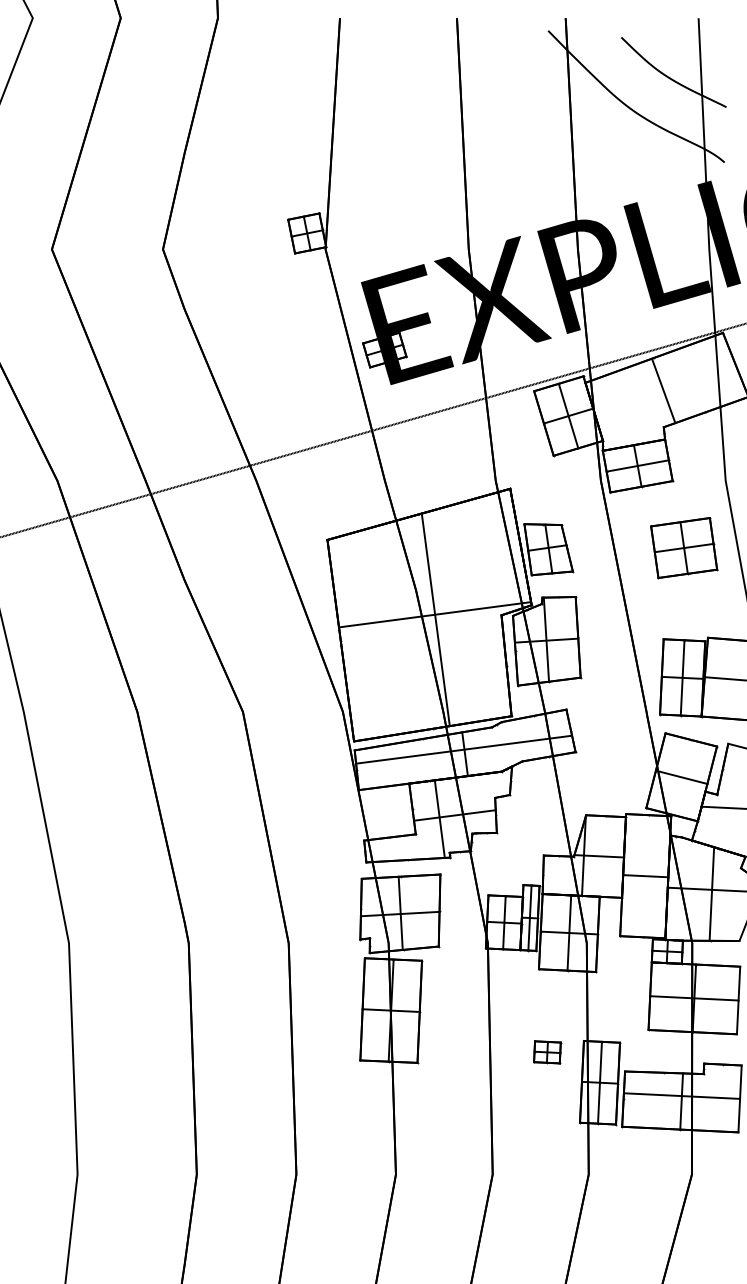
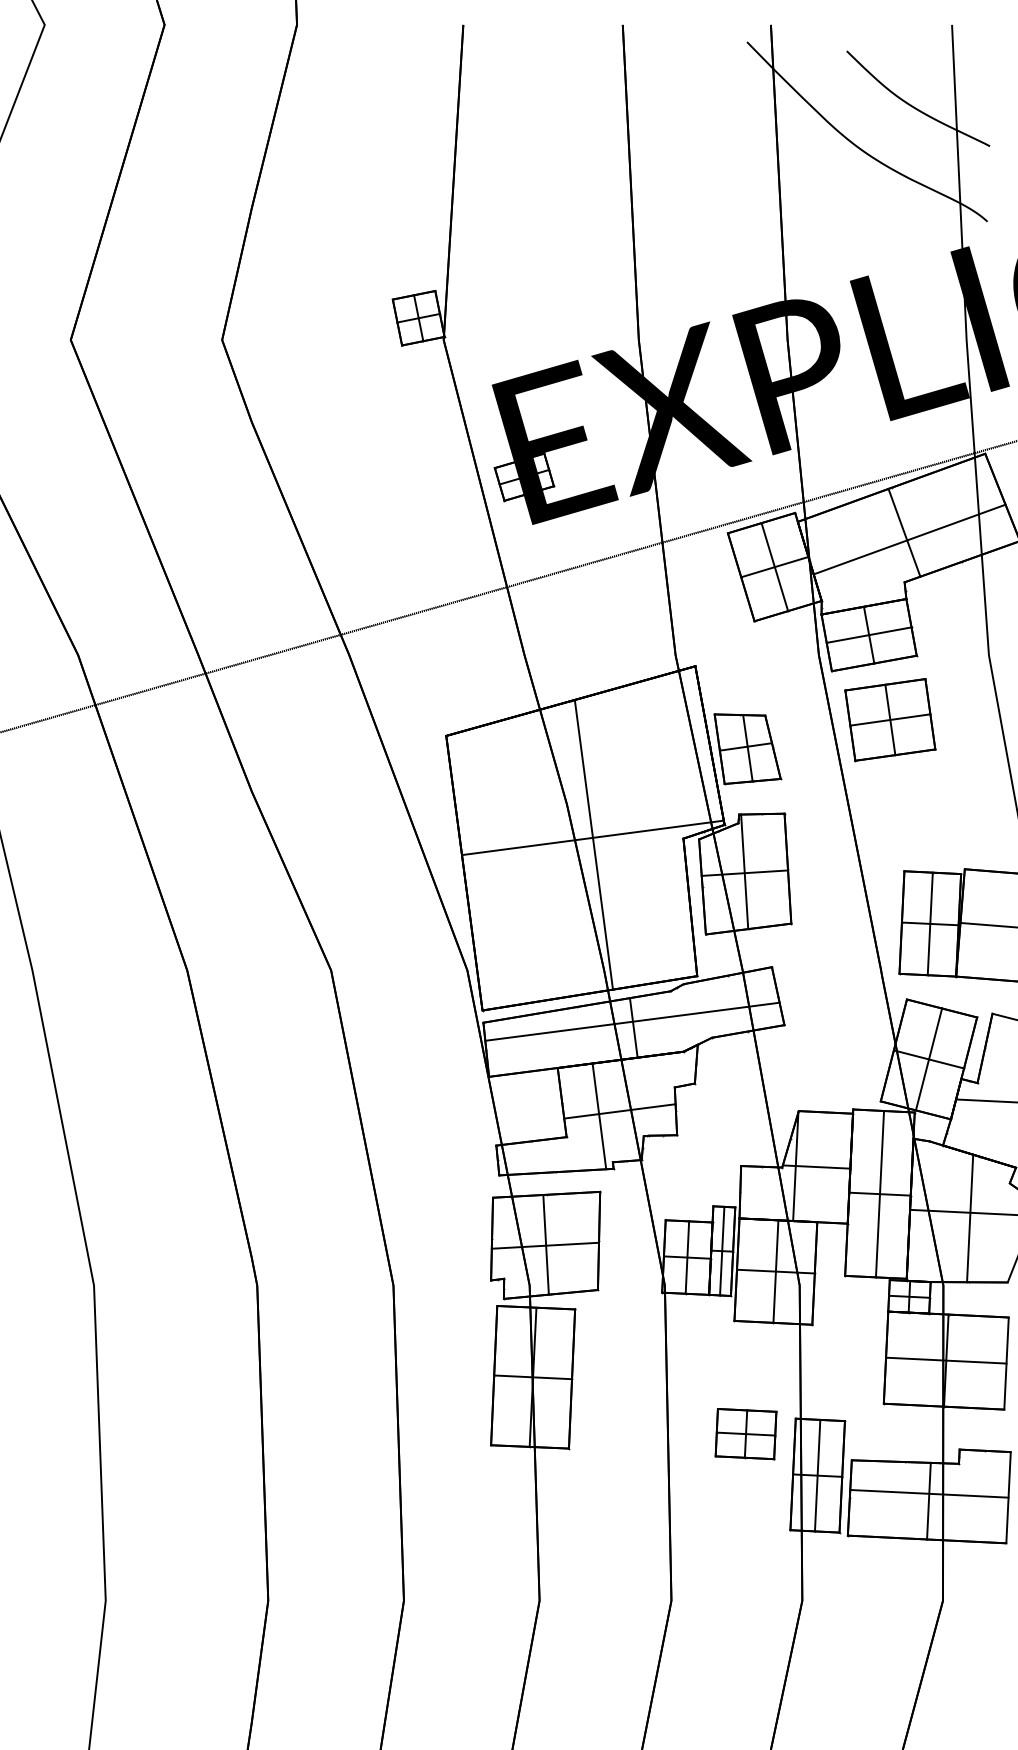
line: (667, 395) -> (909, 539), added
part: (684, 548) -> (890, 720), moved
line: (681, 777) -> (928, 1059), added
line: (645, 875) -> (879, 1193), added
part: (547, 1052) -> (745, 1434), size x1.67

